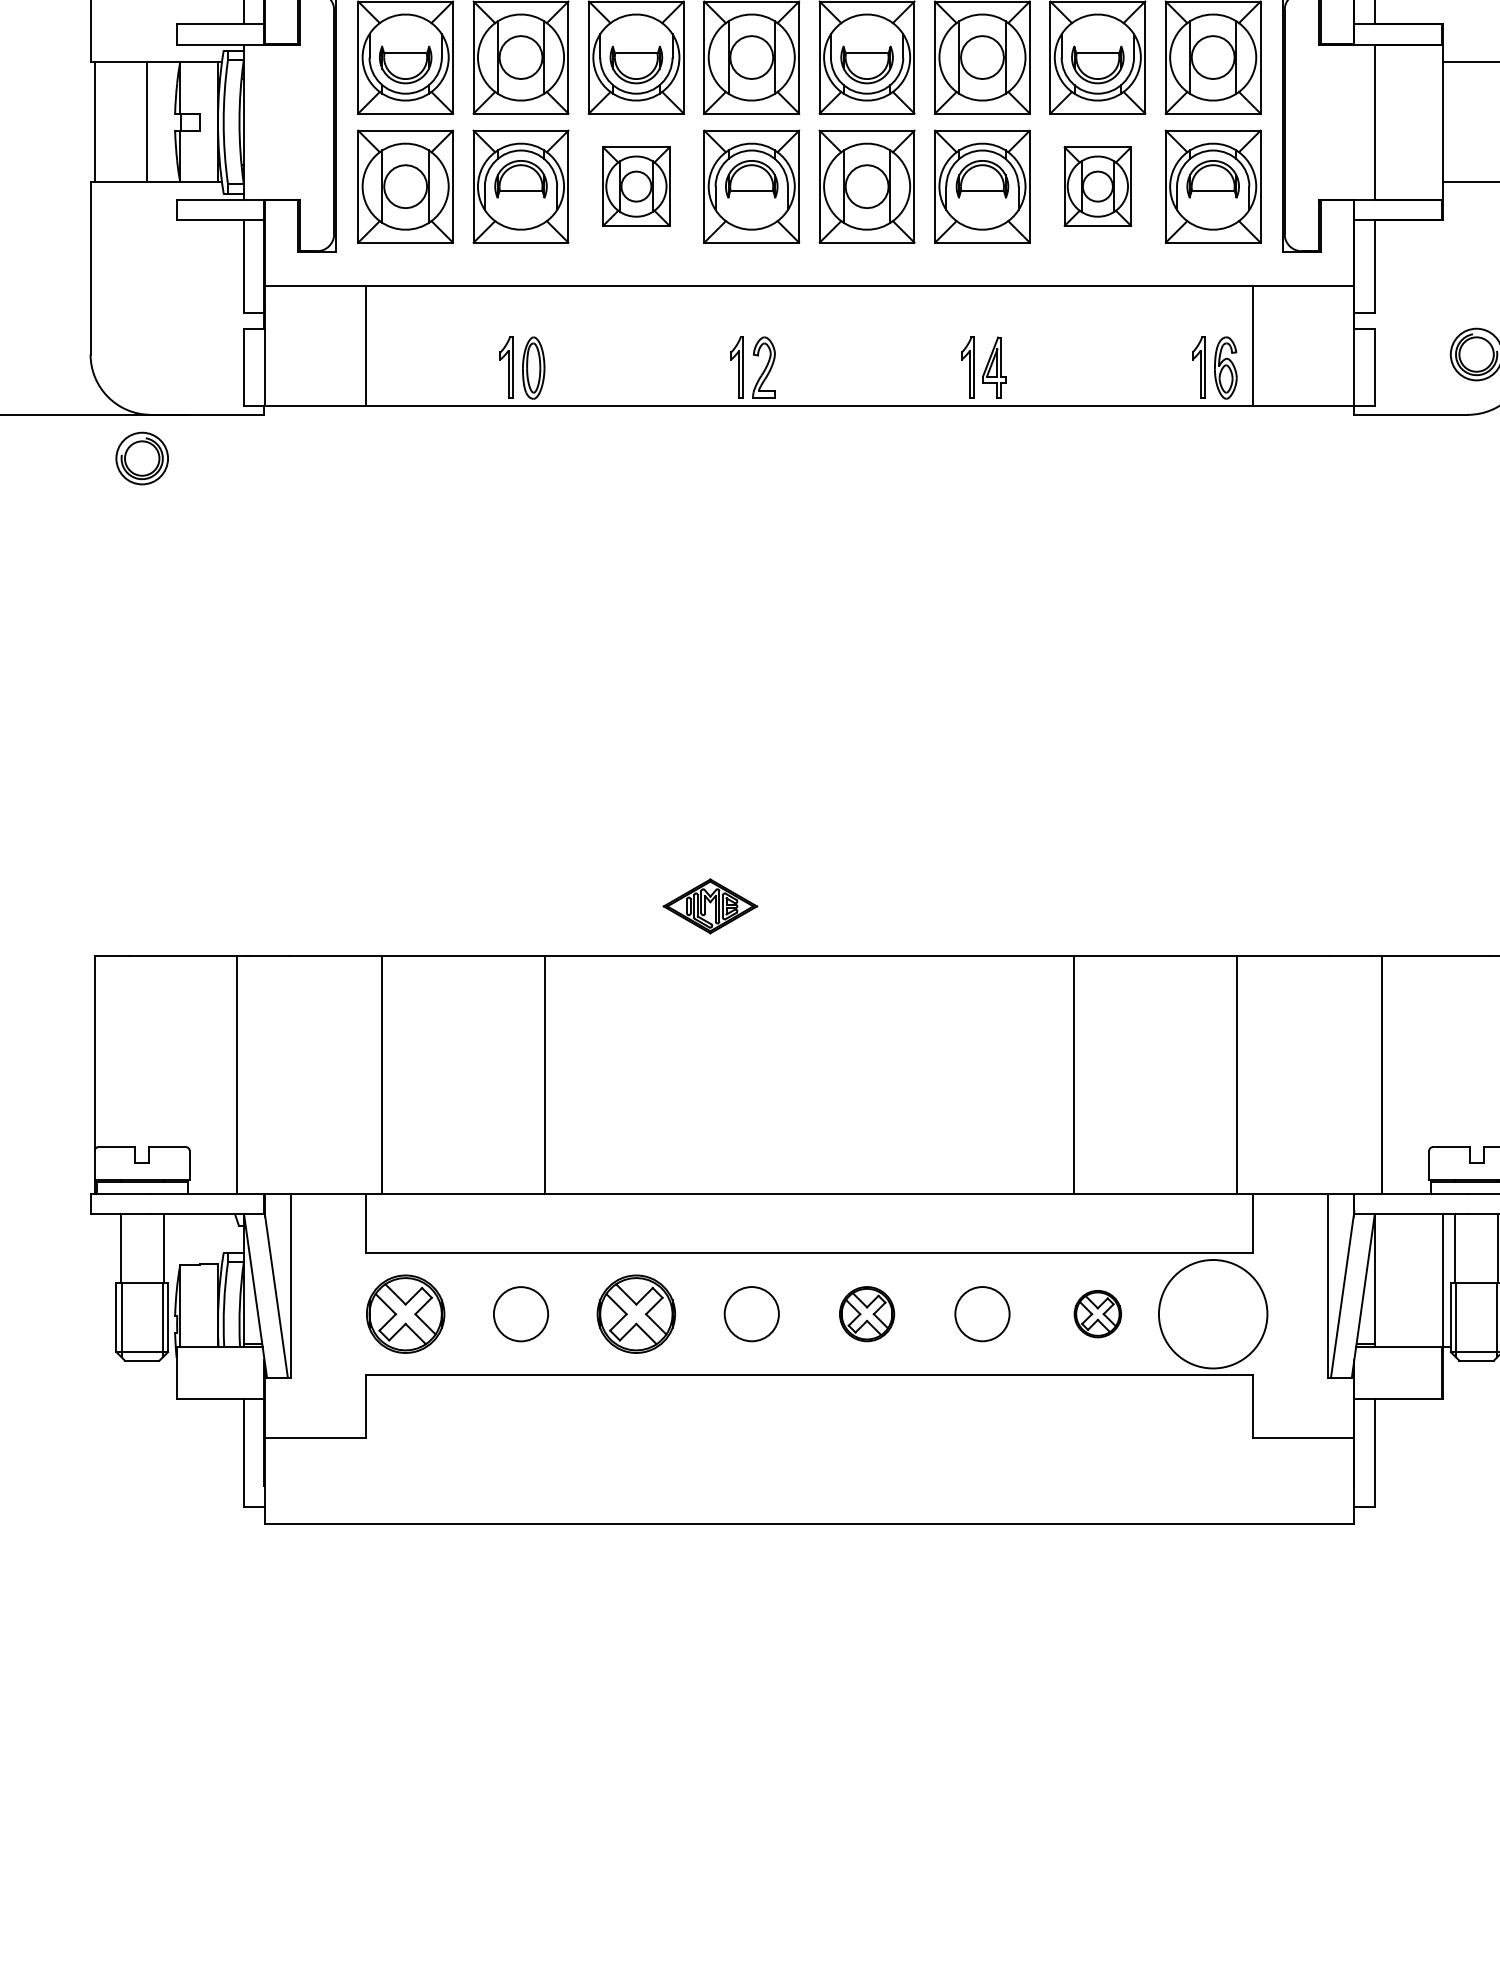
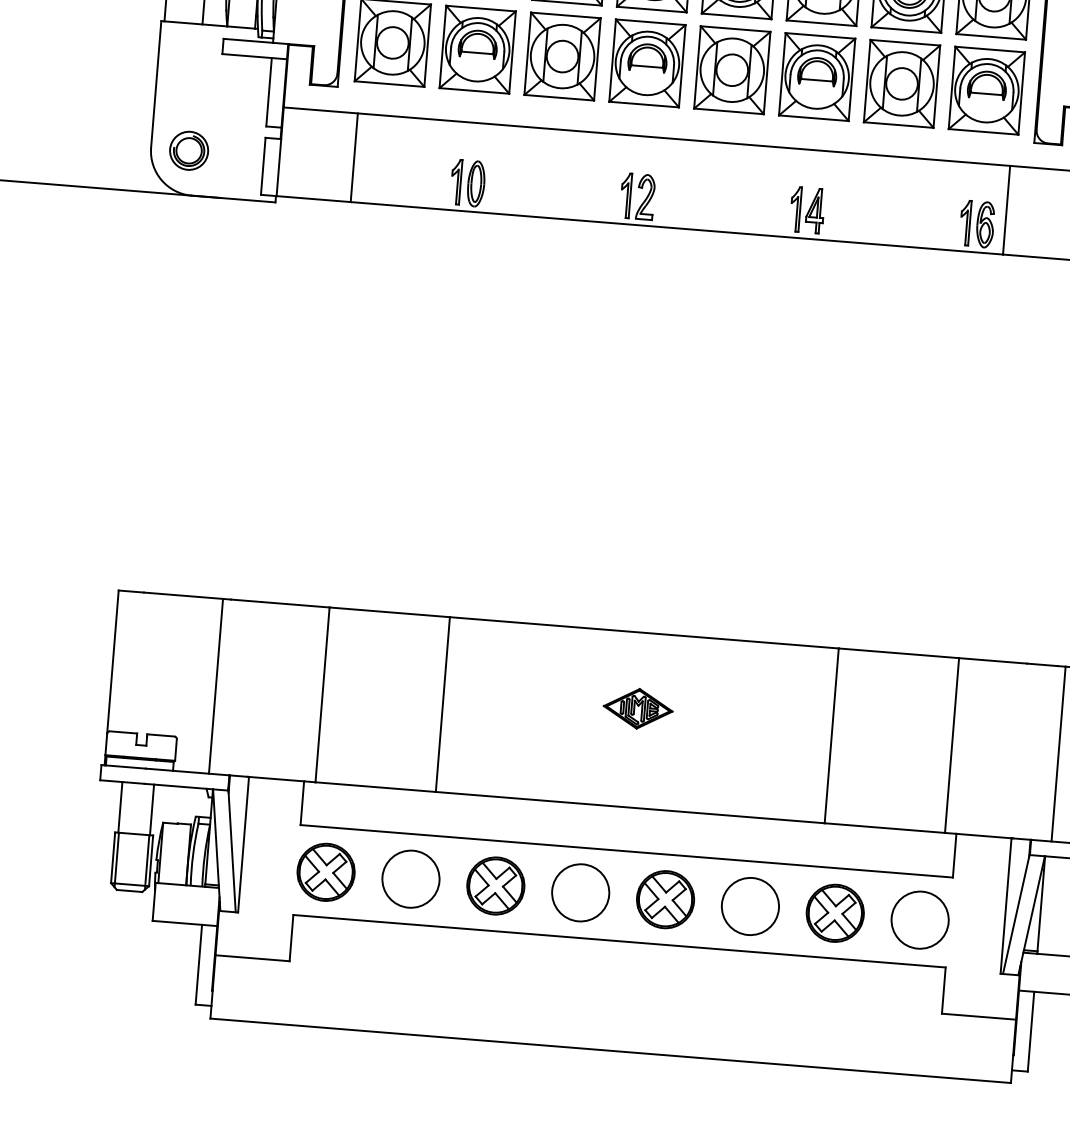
part: (636, 186) -> (562, 56), size x1.43
part: (1097, 186) -> (901, 83), size x1.43
part: (141, 458) -> (188, 150), moved
part: (710, 906) -> (638, 708), moved
circle: (520, 1313) -> (410, 878), size x1.43
circle: (751, 1313) -> (580, 892), size x1.43
part: (866, 1313) -> (665, 899), size x1.43
circle: (982, 1313) -> (750, 905), size x1.43
part: (1097, 1313) -> (835, 912), size x1.67
circle: (1212, 1313) -> (919, 919), size x0.71

